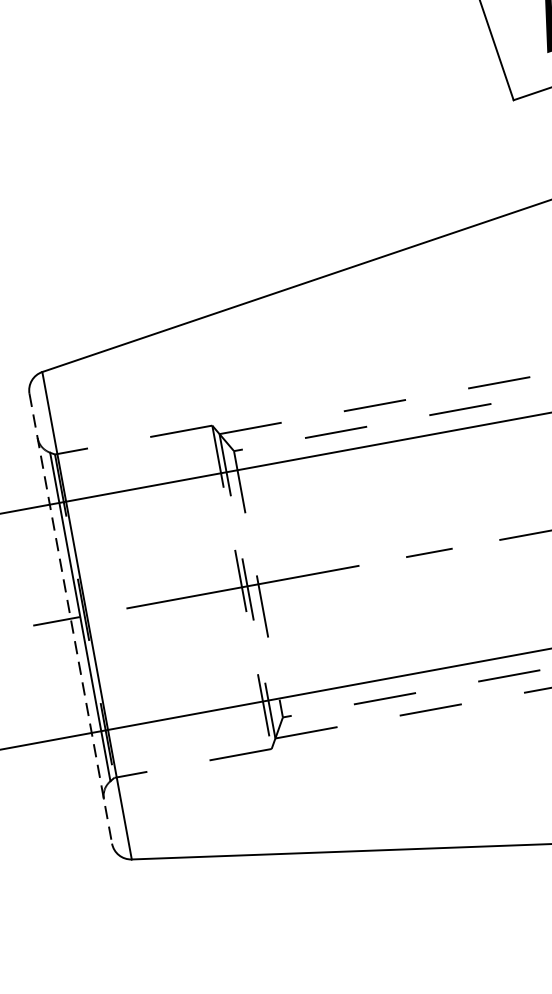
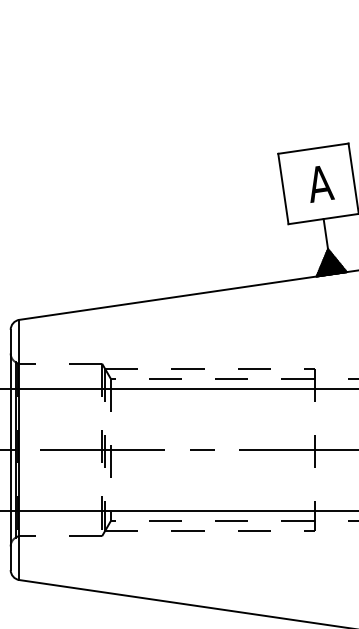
line: (70, 619) -> (10, 450), dashed -> solid

